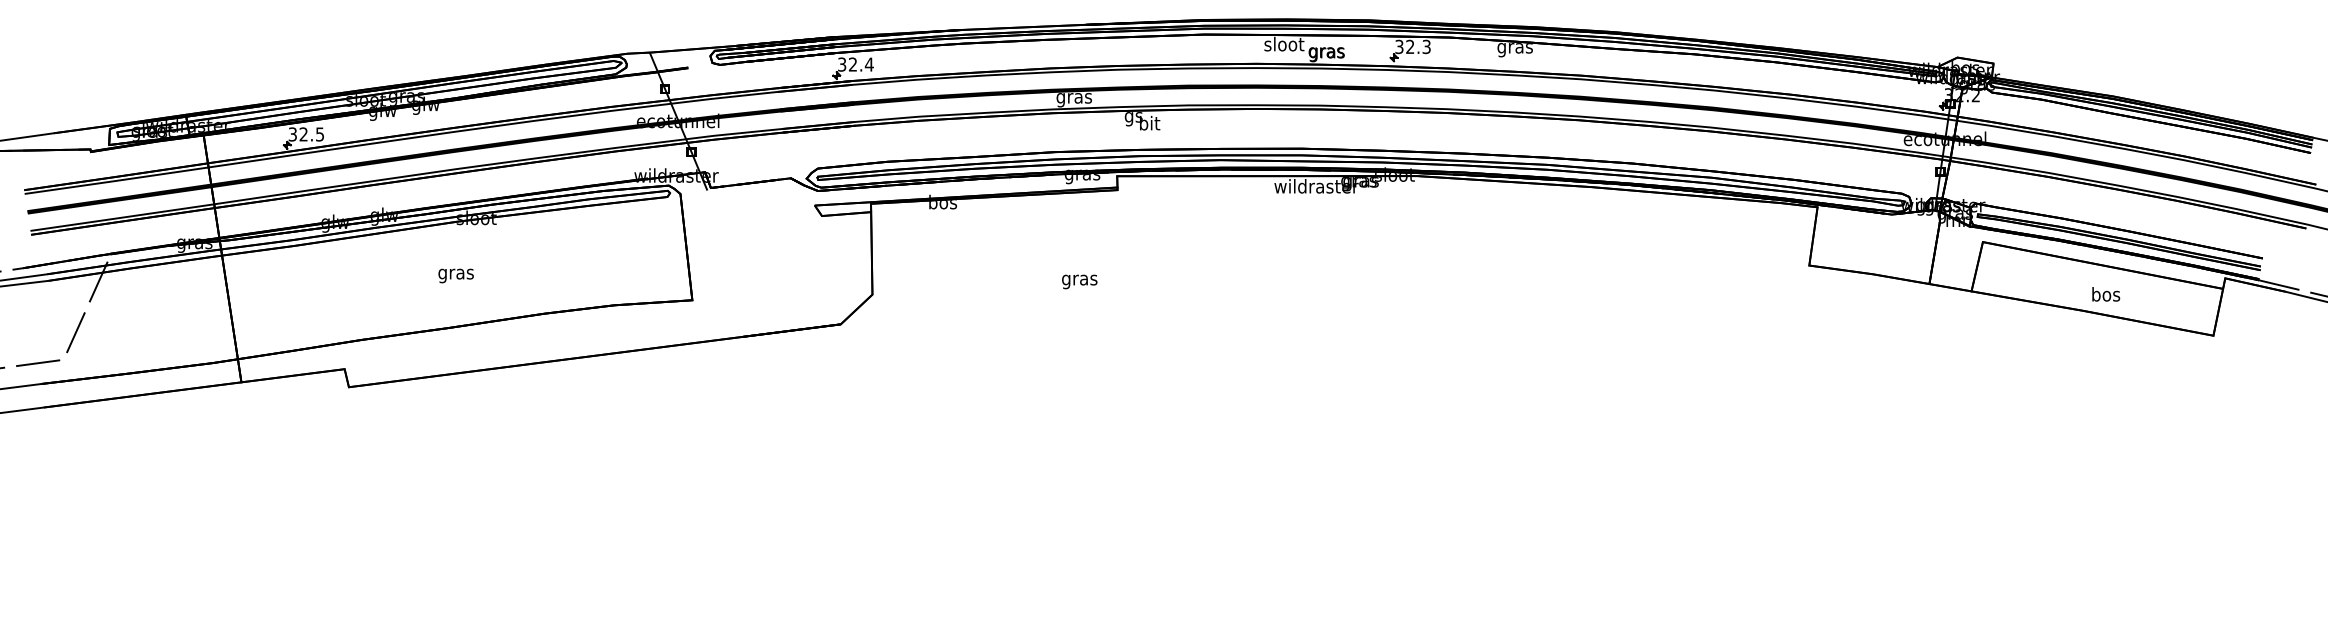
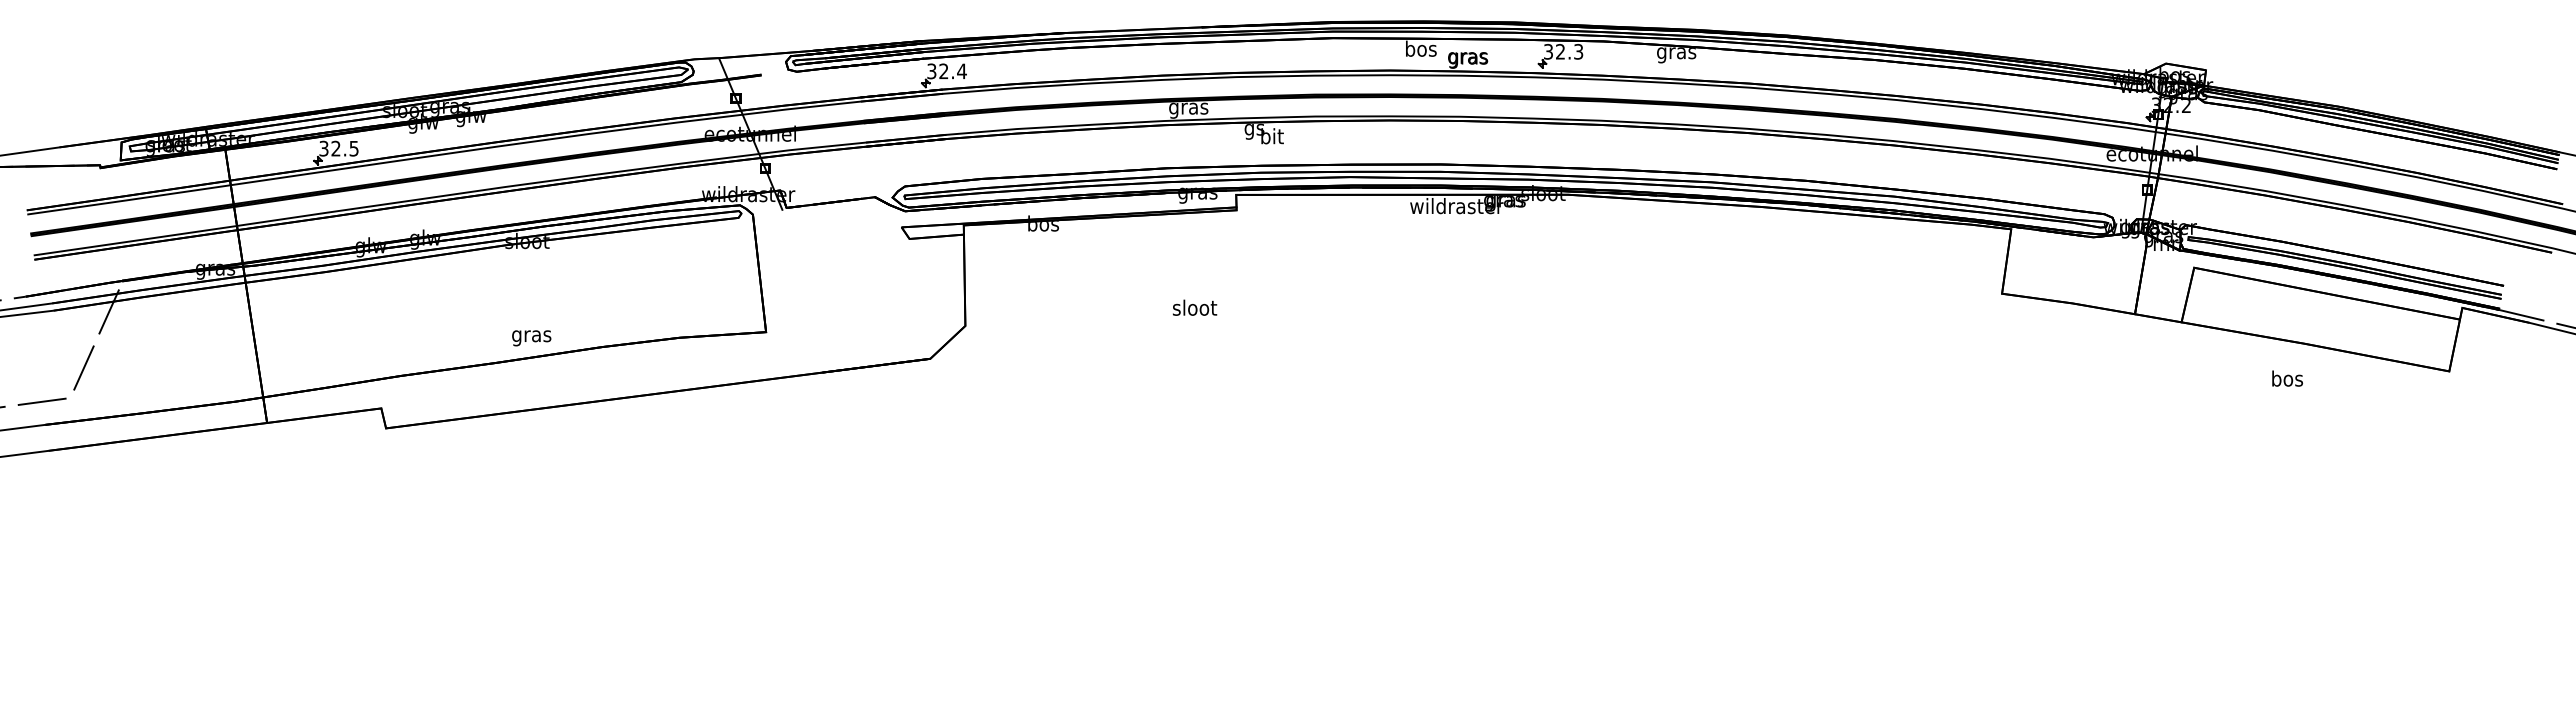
text: (1284, 43) -> (1421, 48), sloot -> bos
text: (455, 276) -> (531, 338), moved
text: (1079, 279) -> (1194, 309), gras -> sloot
text: (2106, 294) -> (2287, 378), moved

